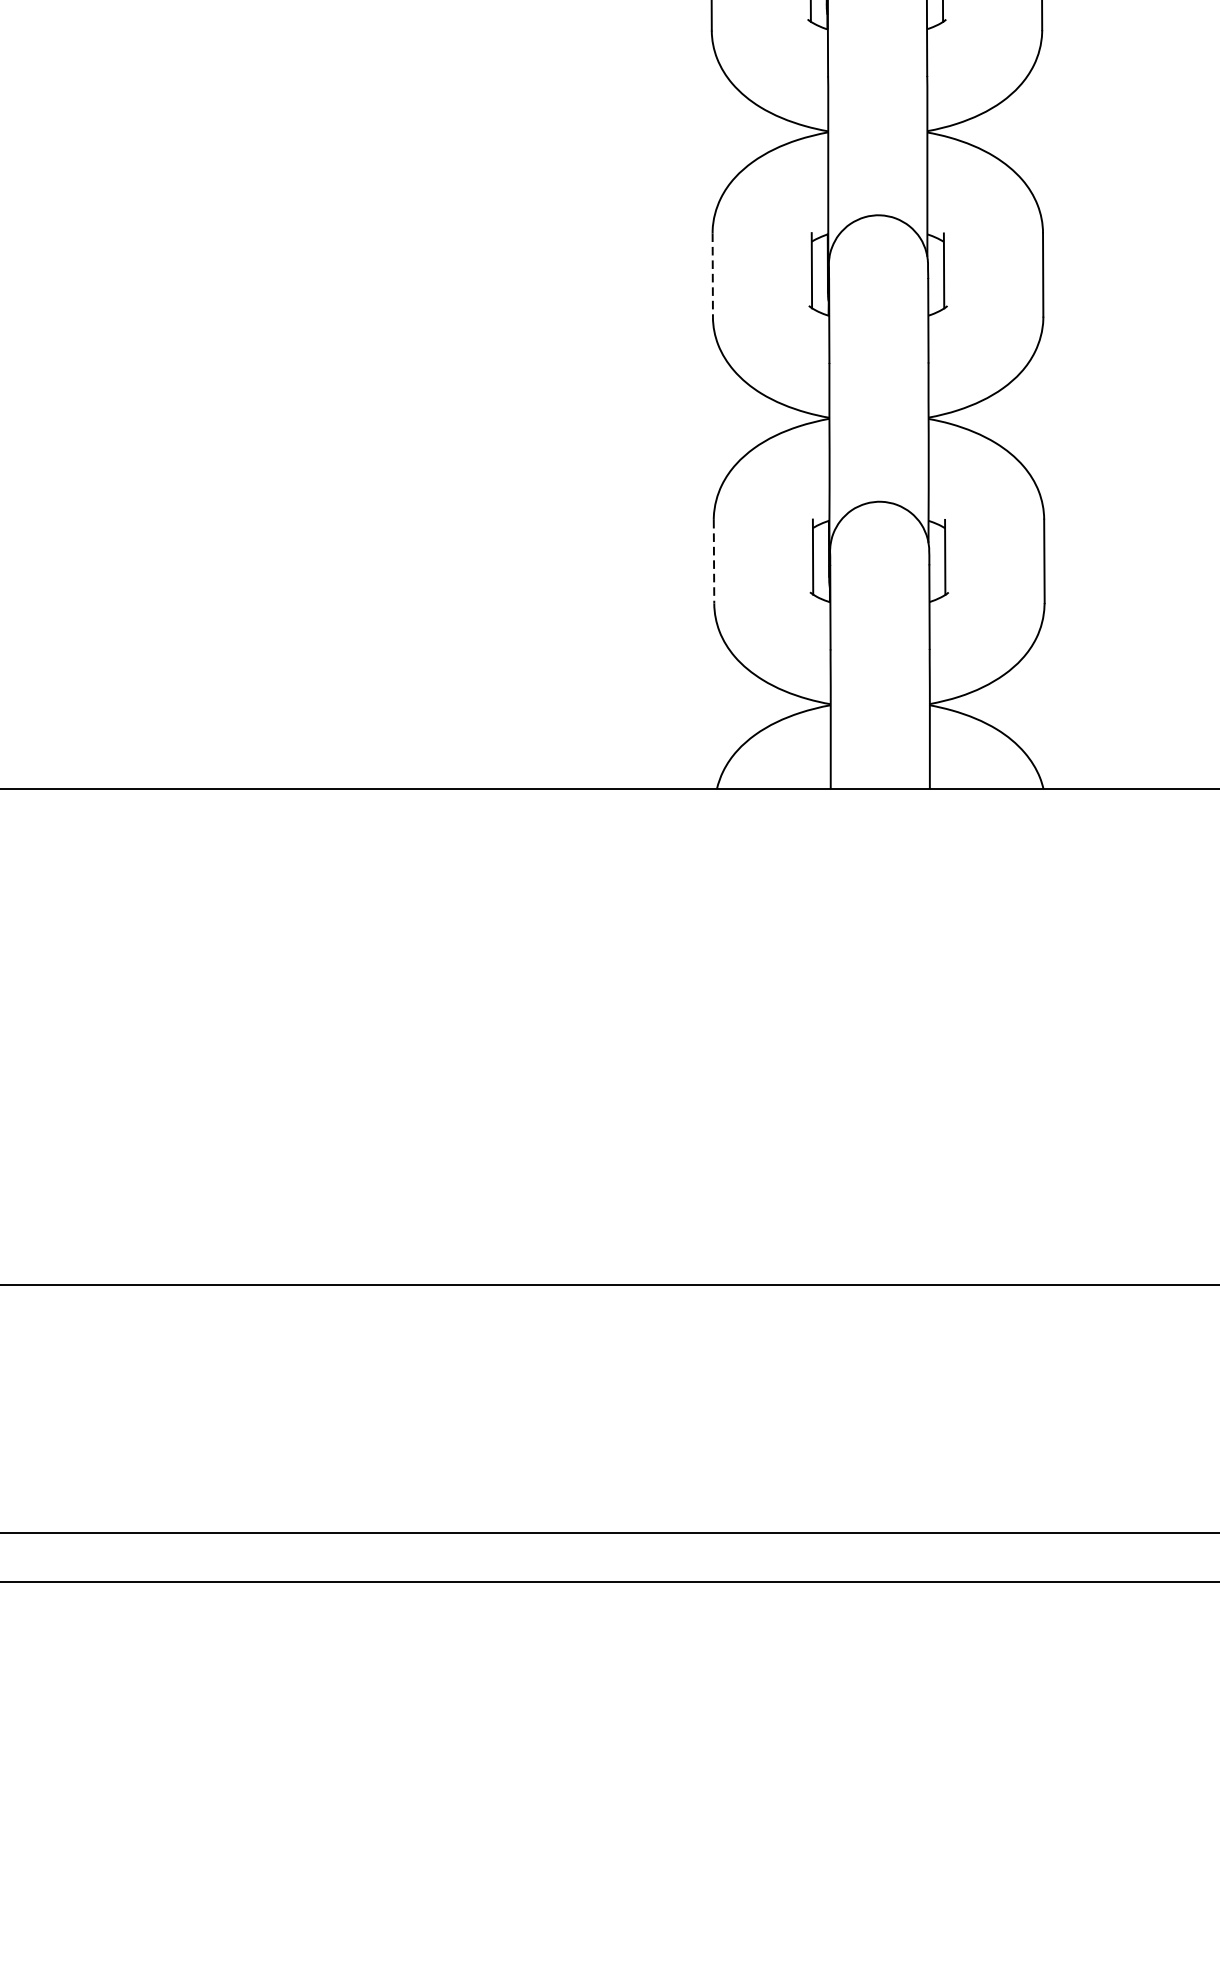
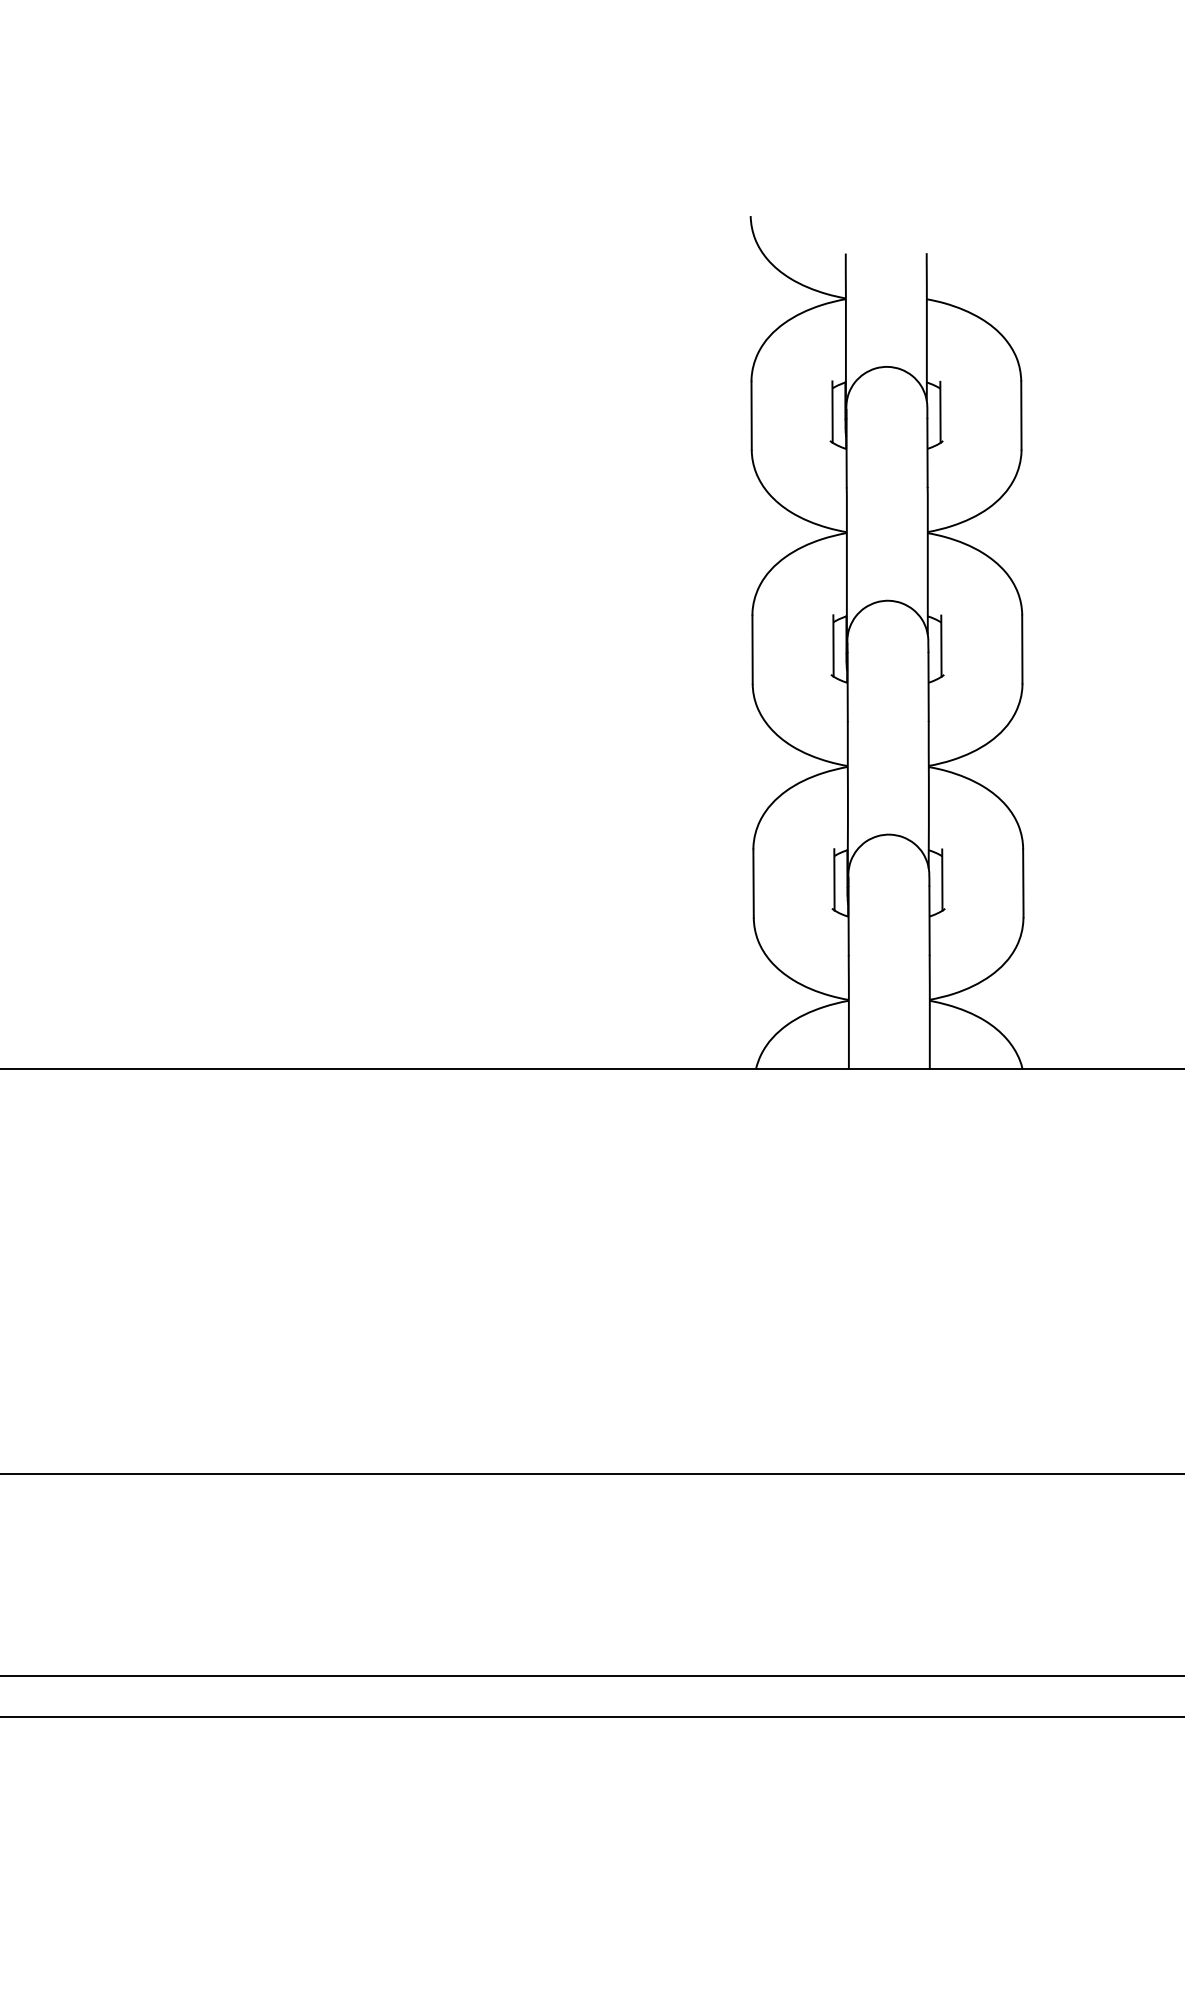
line: (712, 276) -> (752, 650), dashed -> solid
line: (713, 562) -> (753, 884), dashed -> solid

